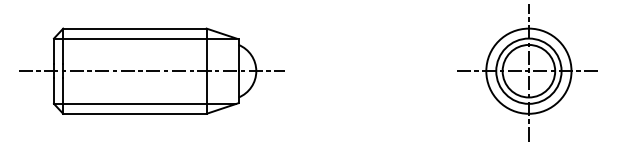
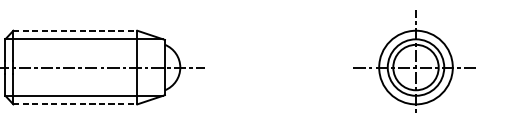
line: (134, 28) -> (74, 30), solid -> dashed
line: (134, 113) -> (74, 104), solid -> dashed

